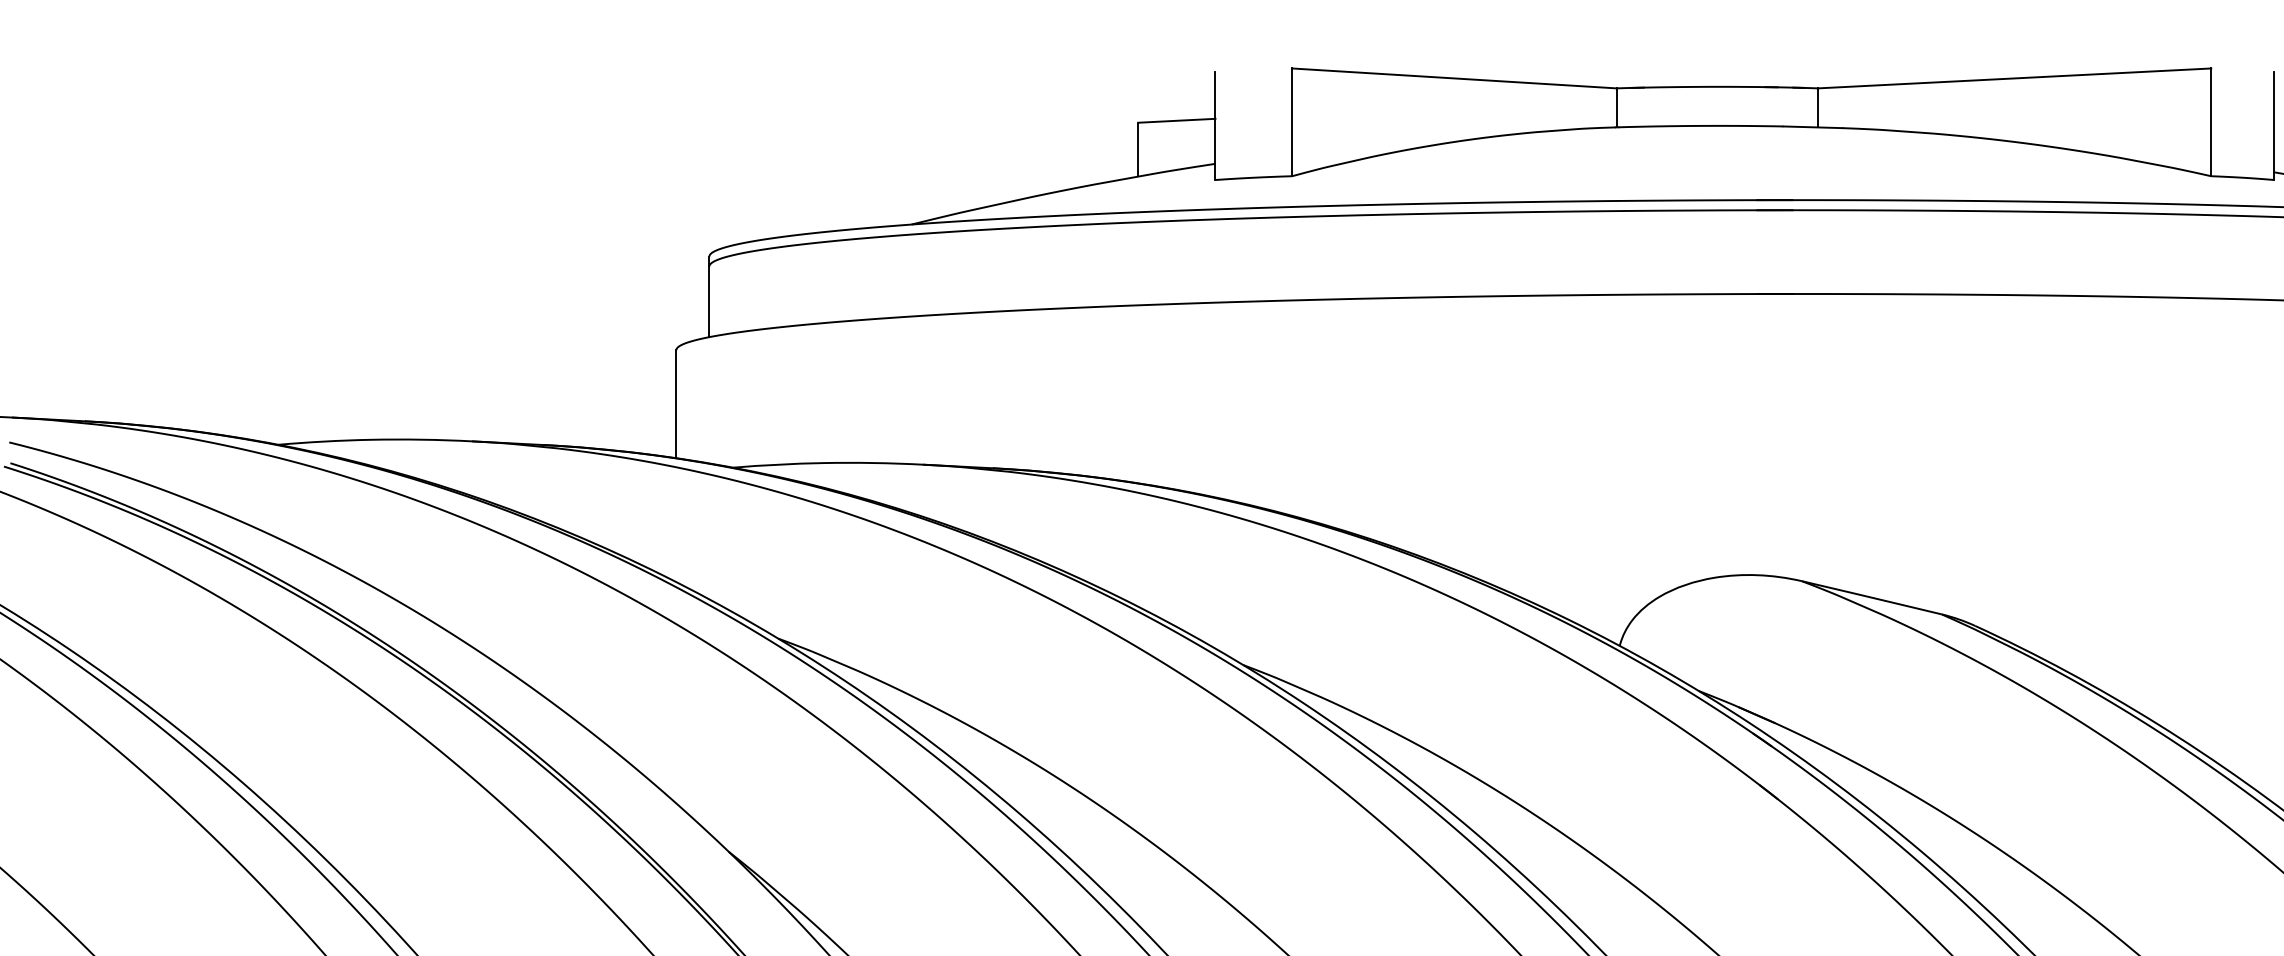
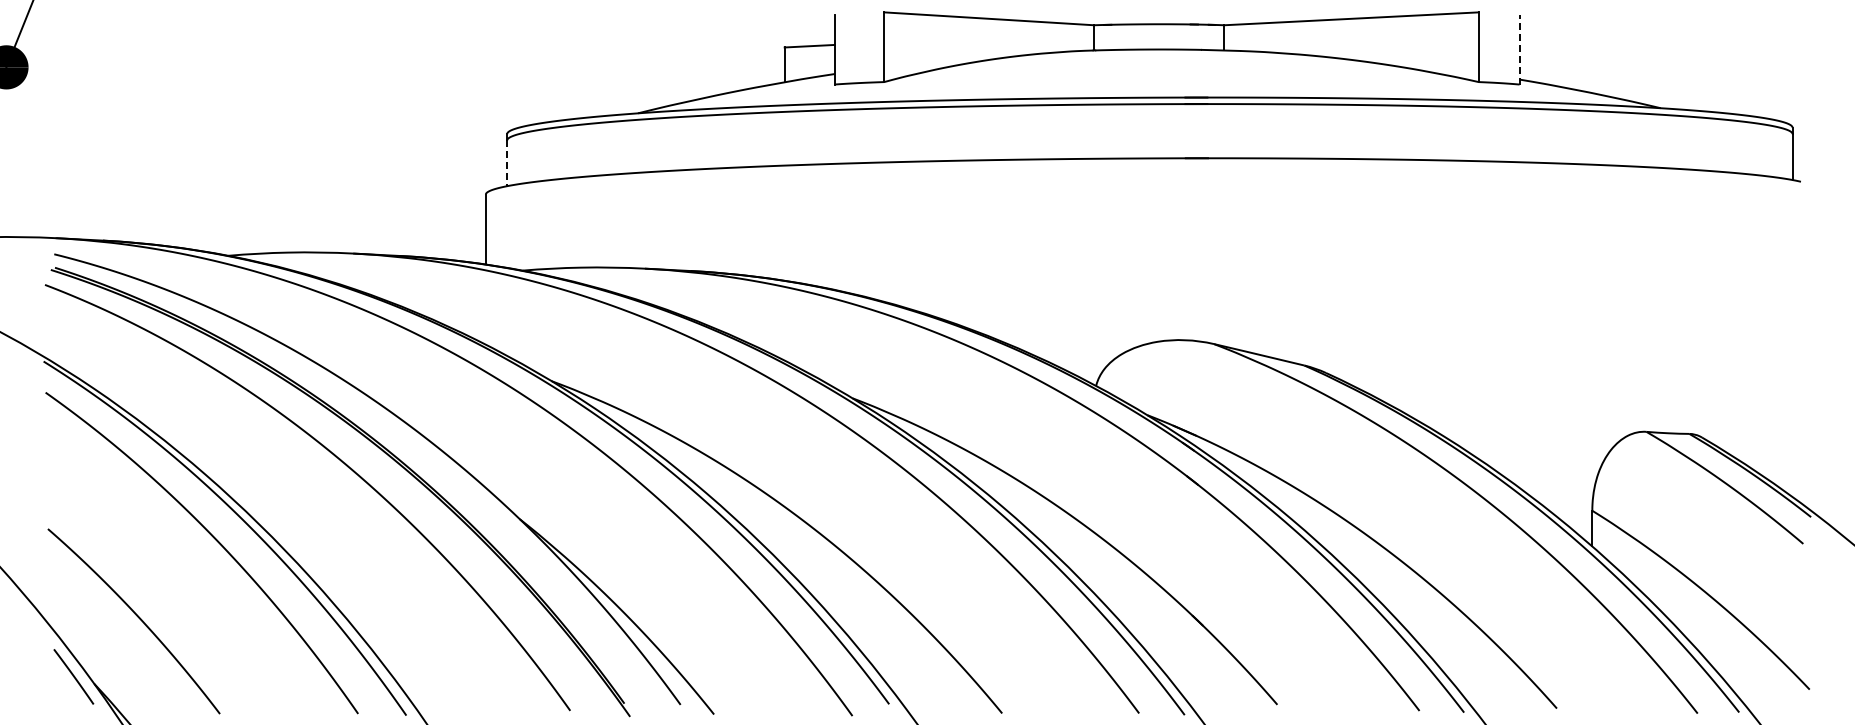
line: (2274, 125) -> (1519, 49), solid -> dashed
line: (709, 302) -> (507, 163), solid -> dashed

